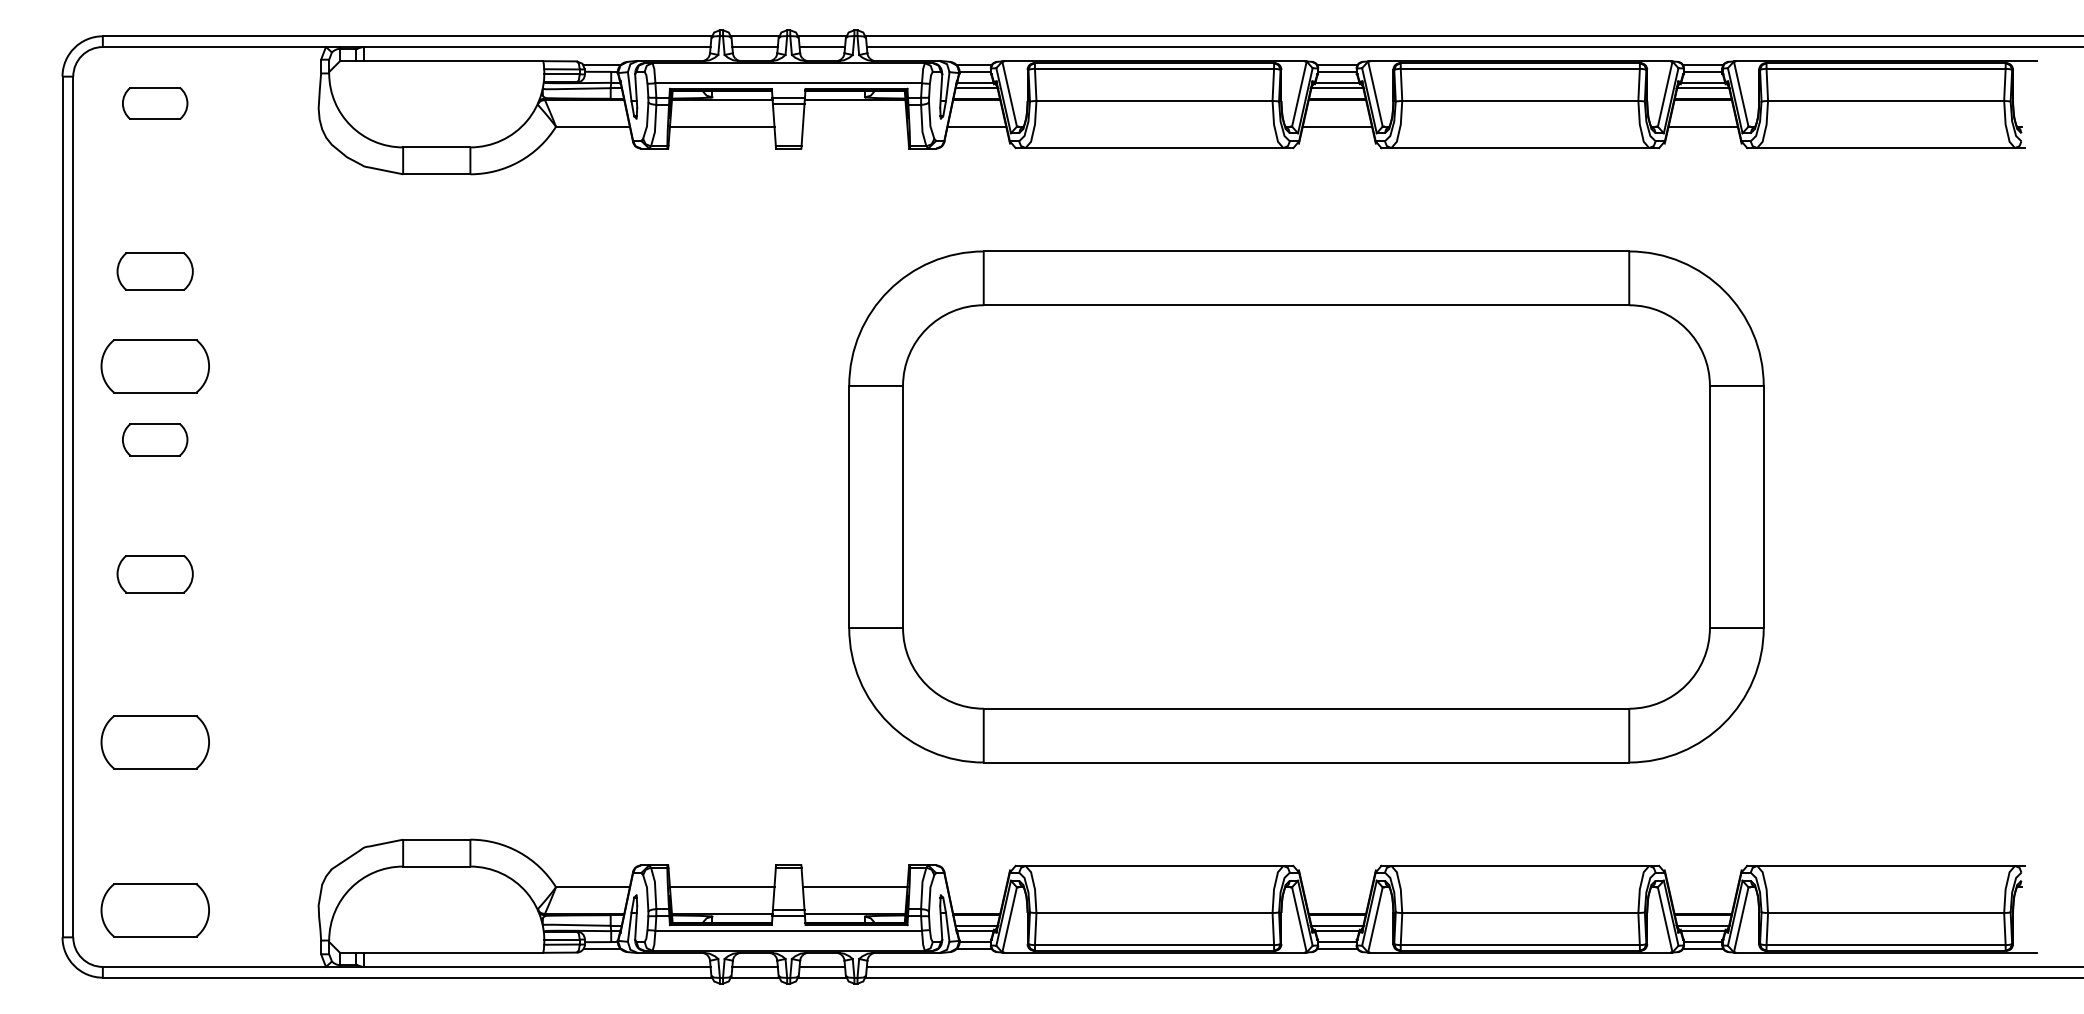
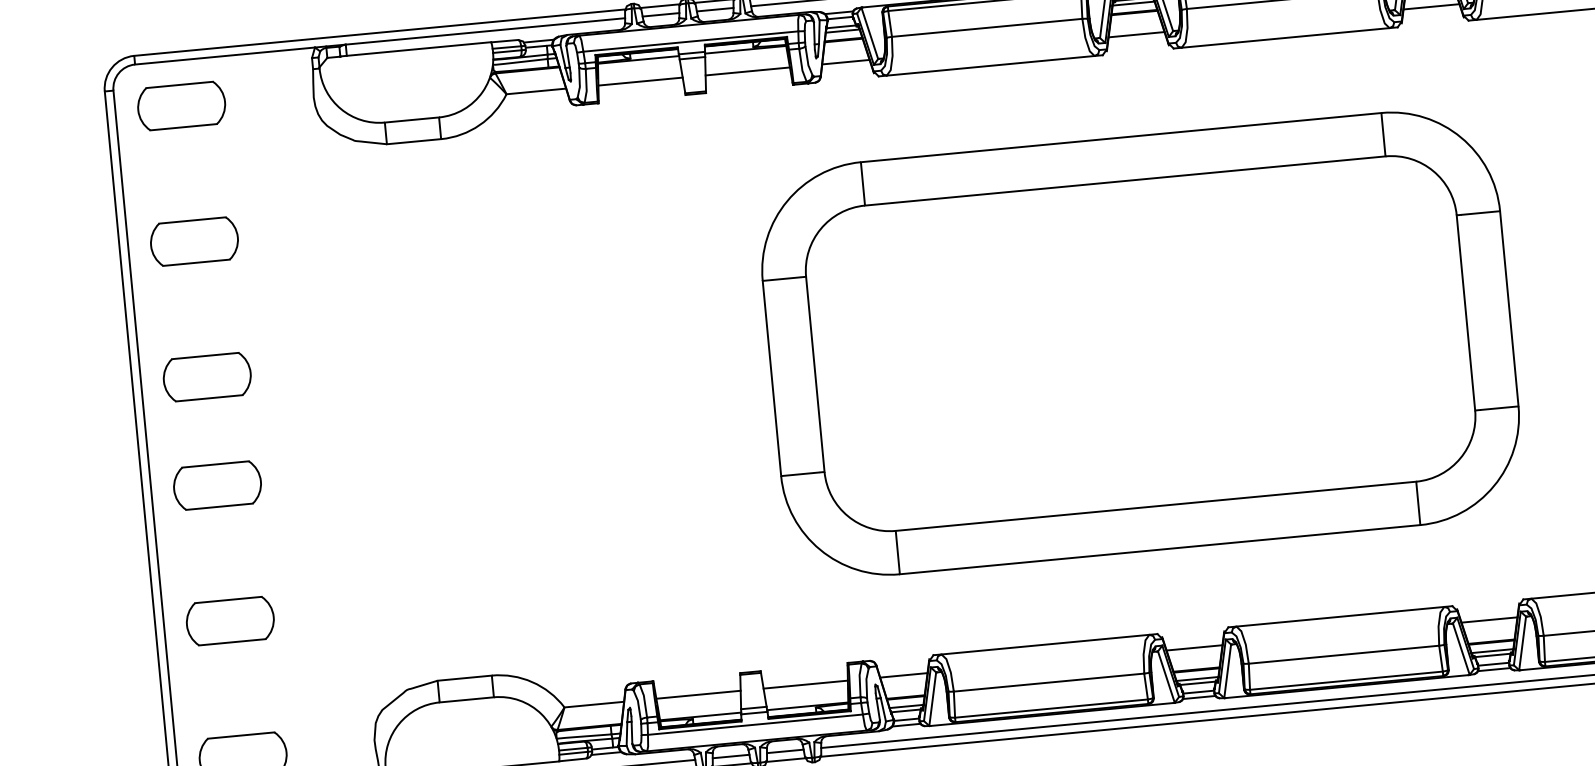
part: (154, 103) -> (181, 106), size x1.67
line: (854, 126) -> (747, 71), added
part: (154, 271) -> (193, 241), size x1.43
part: (154, 366) -> (201, 318), removed
part: (154, 439) -> (206, 377), size x1.67
part: (154, 573) -> (216, 485), size x1.43
line: (976, 887) -> (903, 675), added
line: (1337, 887) -> (1194, 648), added
line: (1702, 887) -> (1488, 620), added

